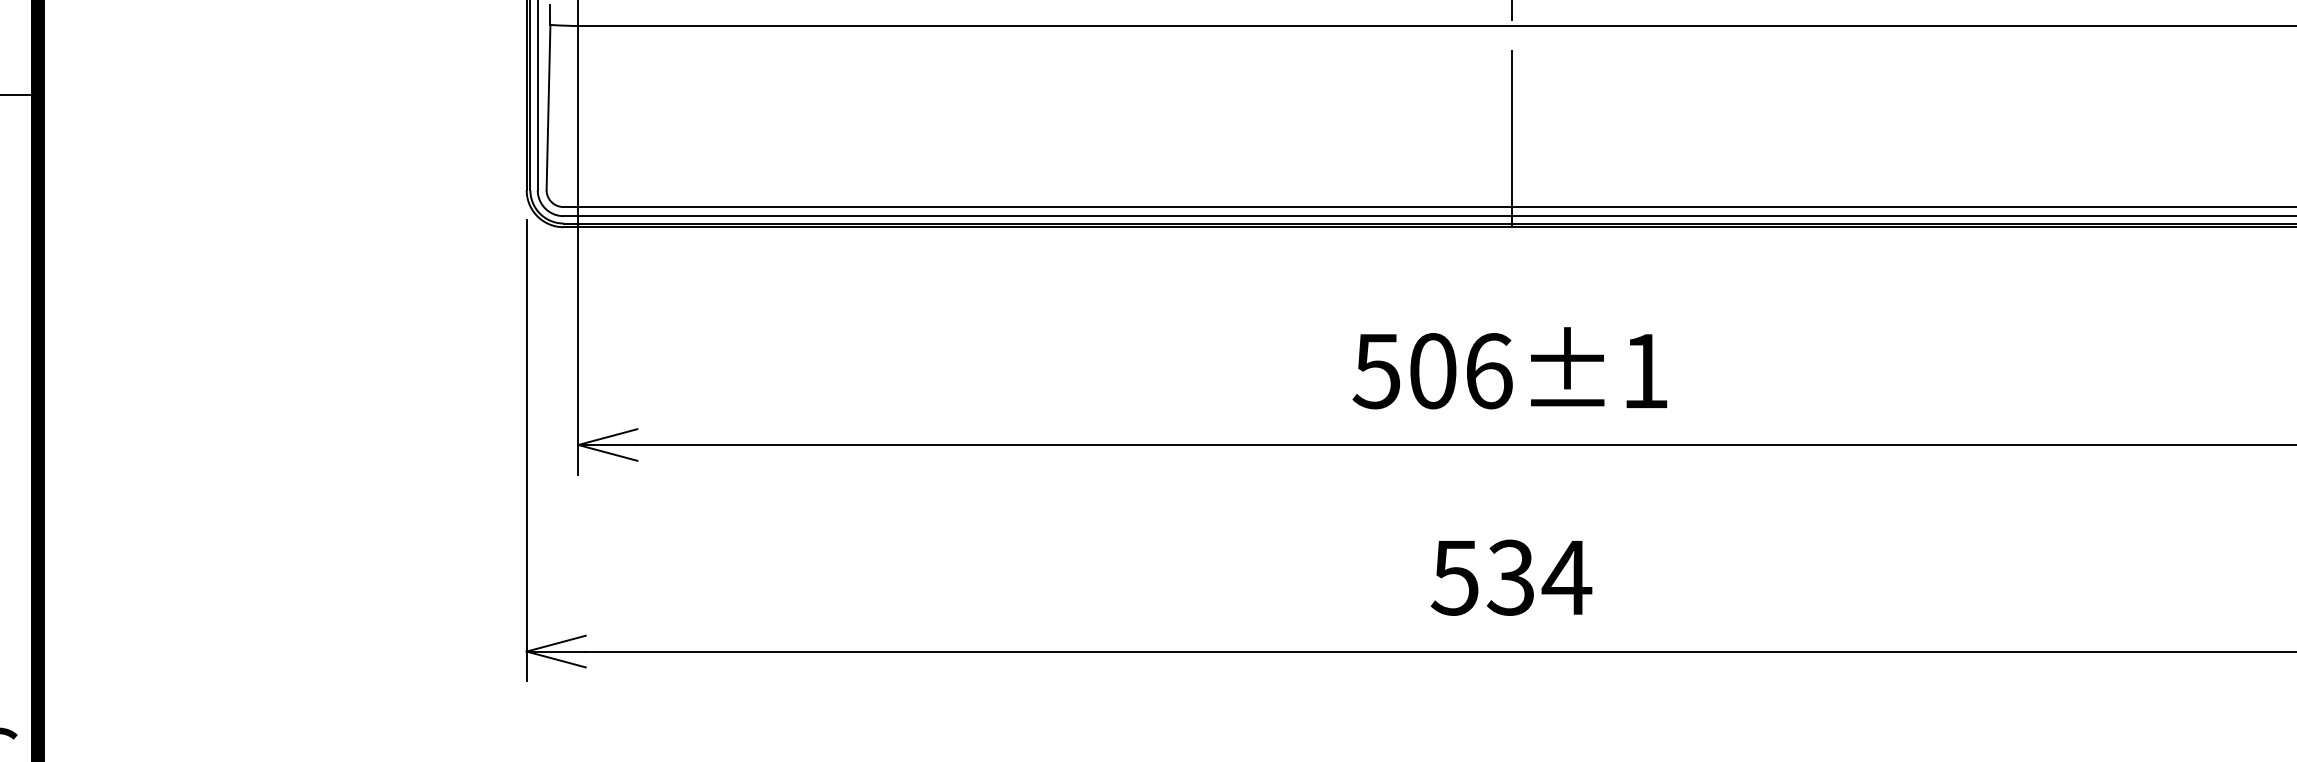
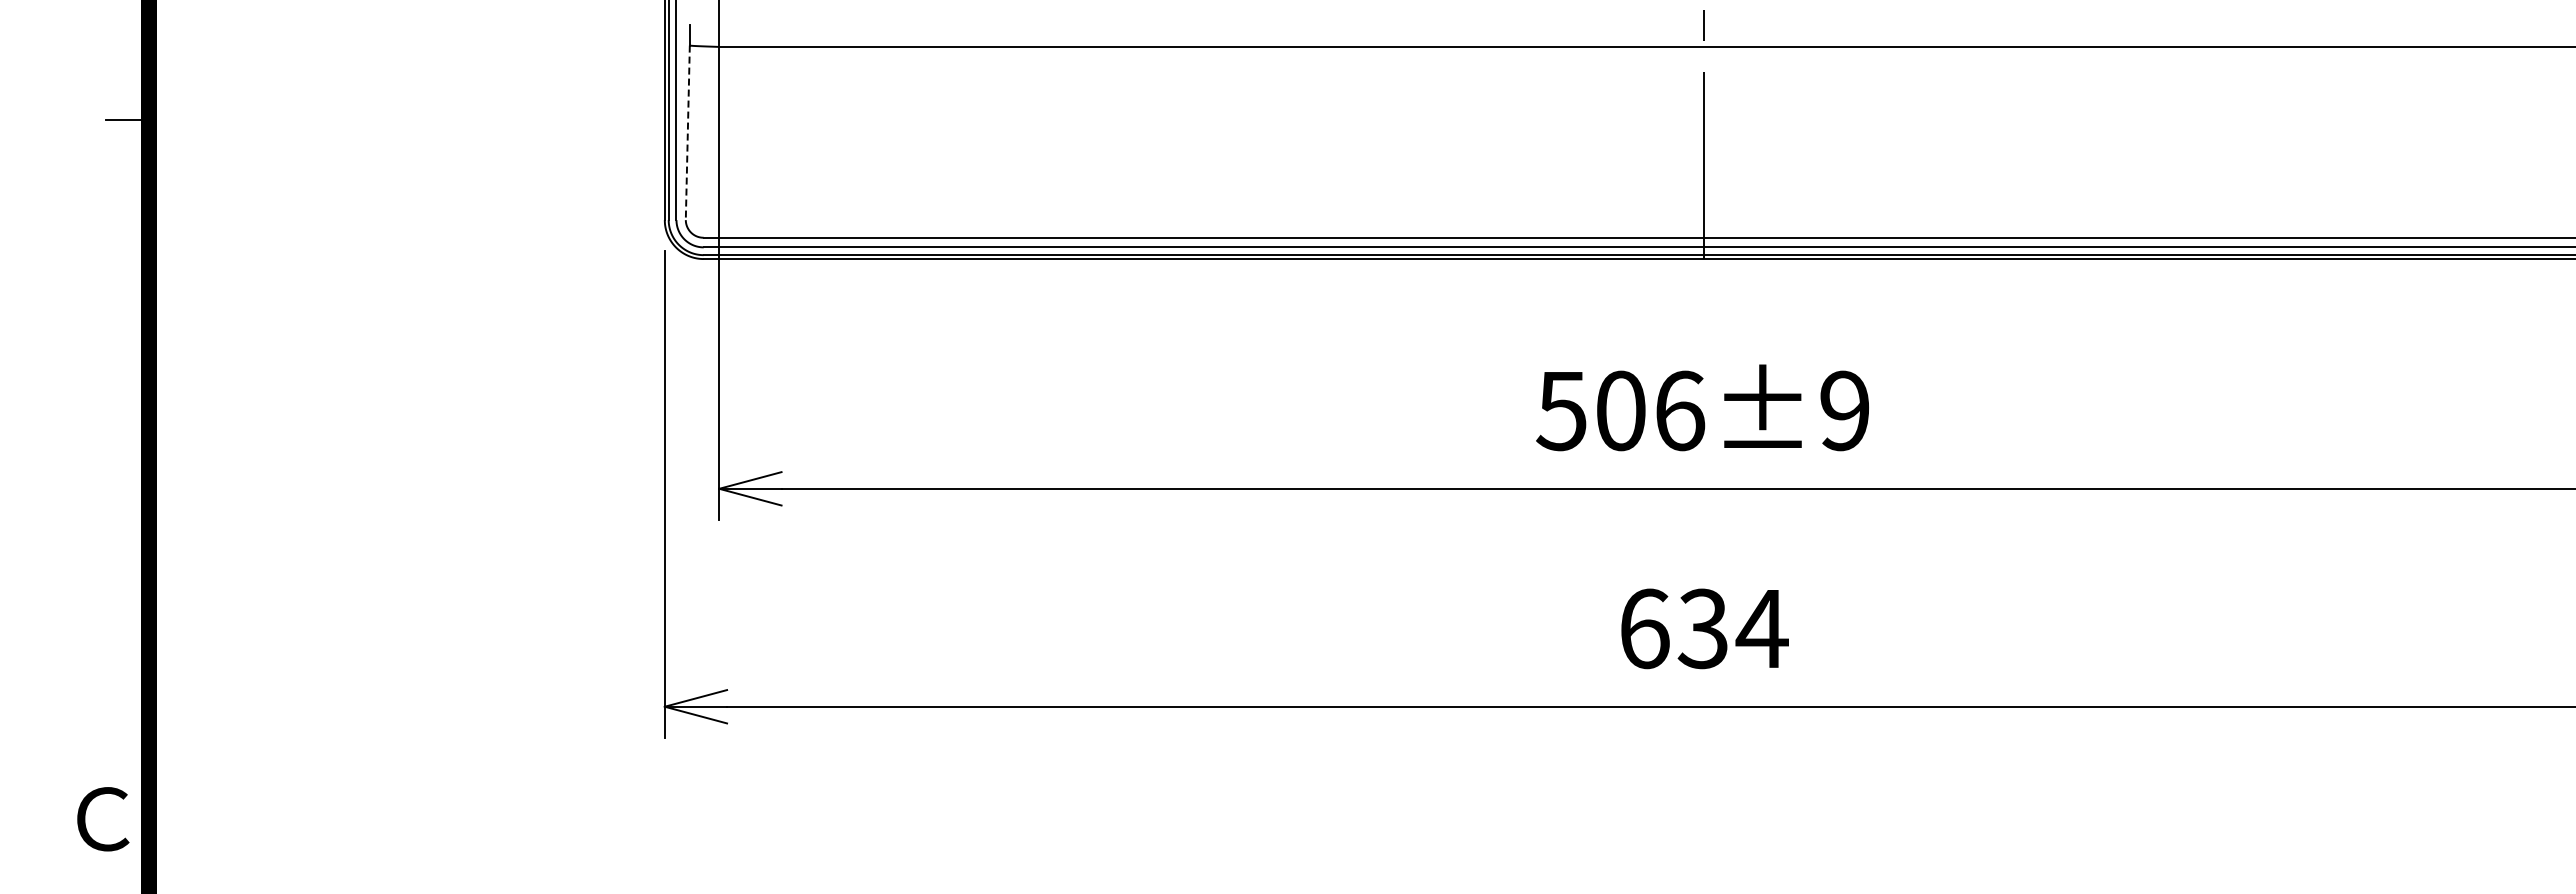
line: (548, 108) -> (687, 133), solid -> dashed
text: (1644, 370) -> (1844, 410), 506±1 -> 506±9
text: (1454, 577) -> (1643, 628), 534 -> 634

